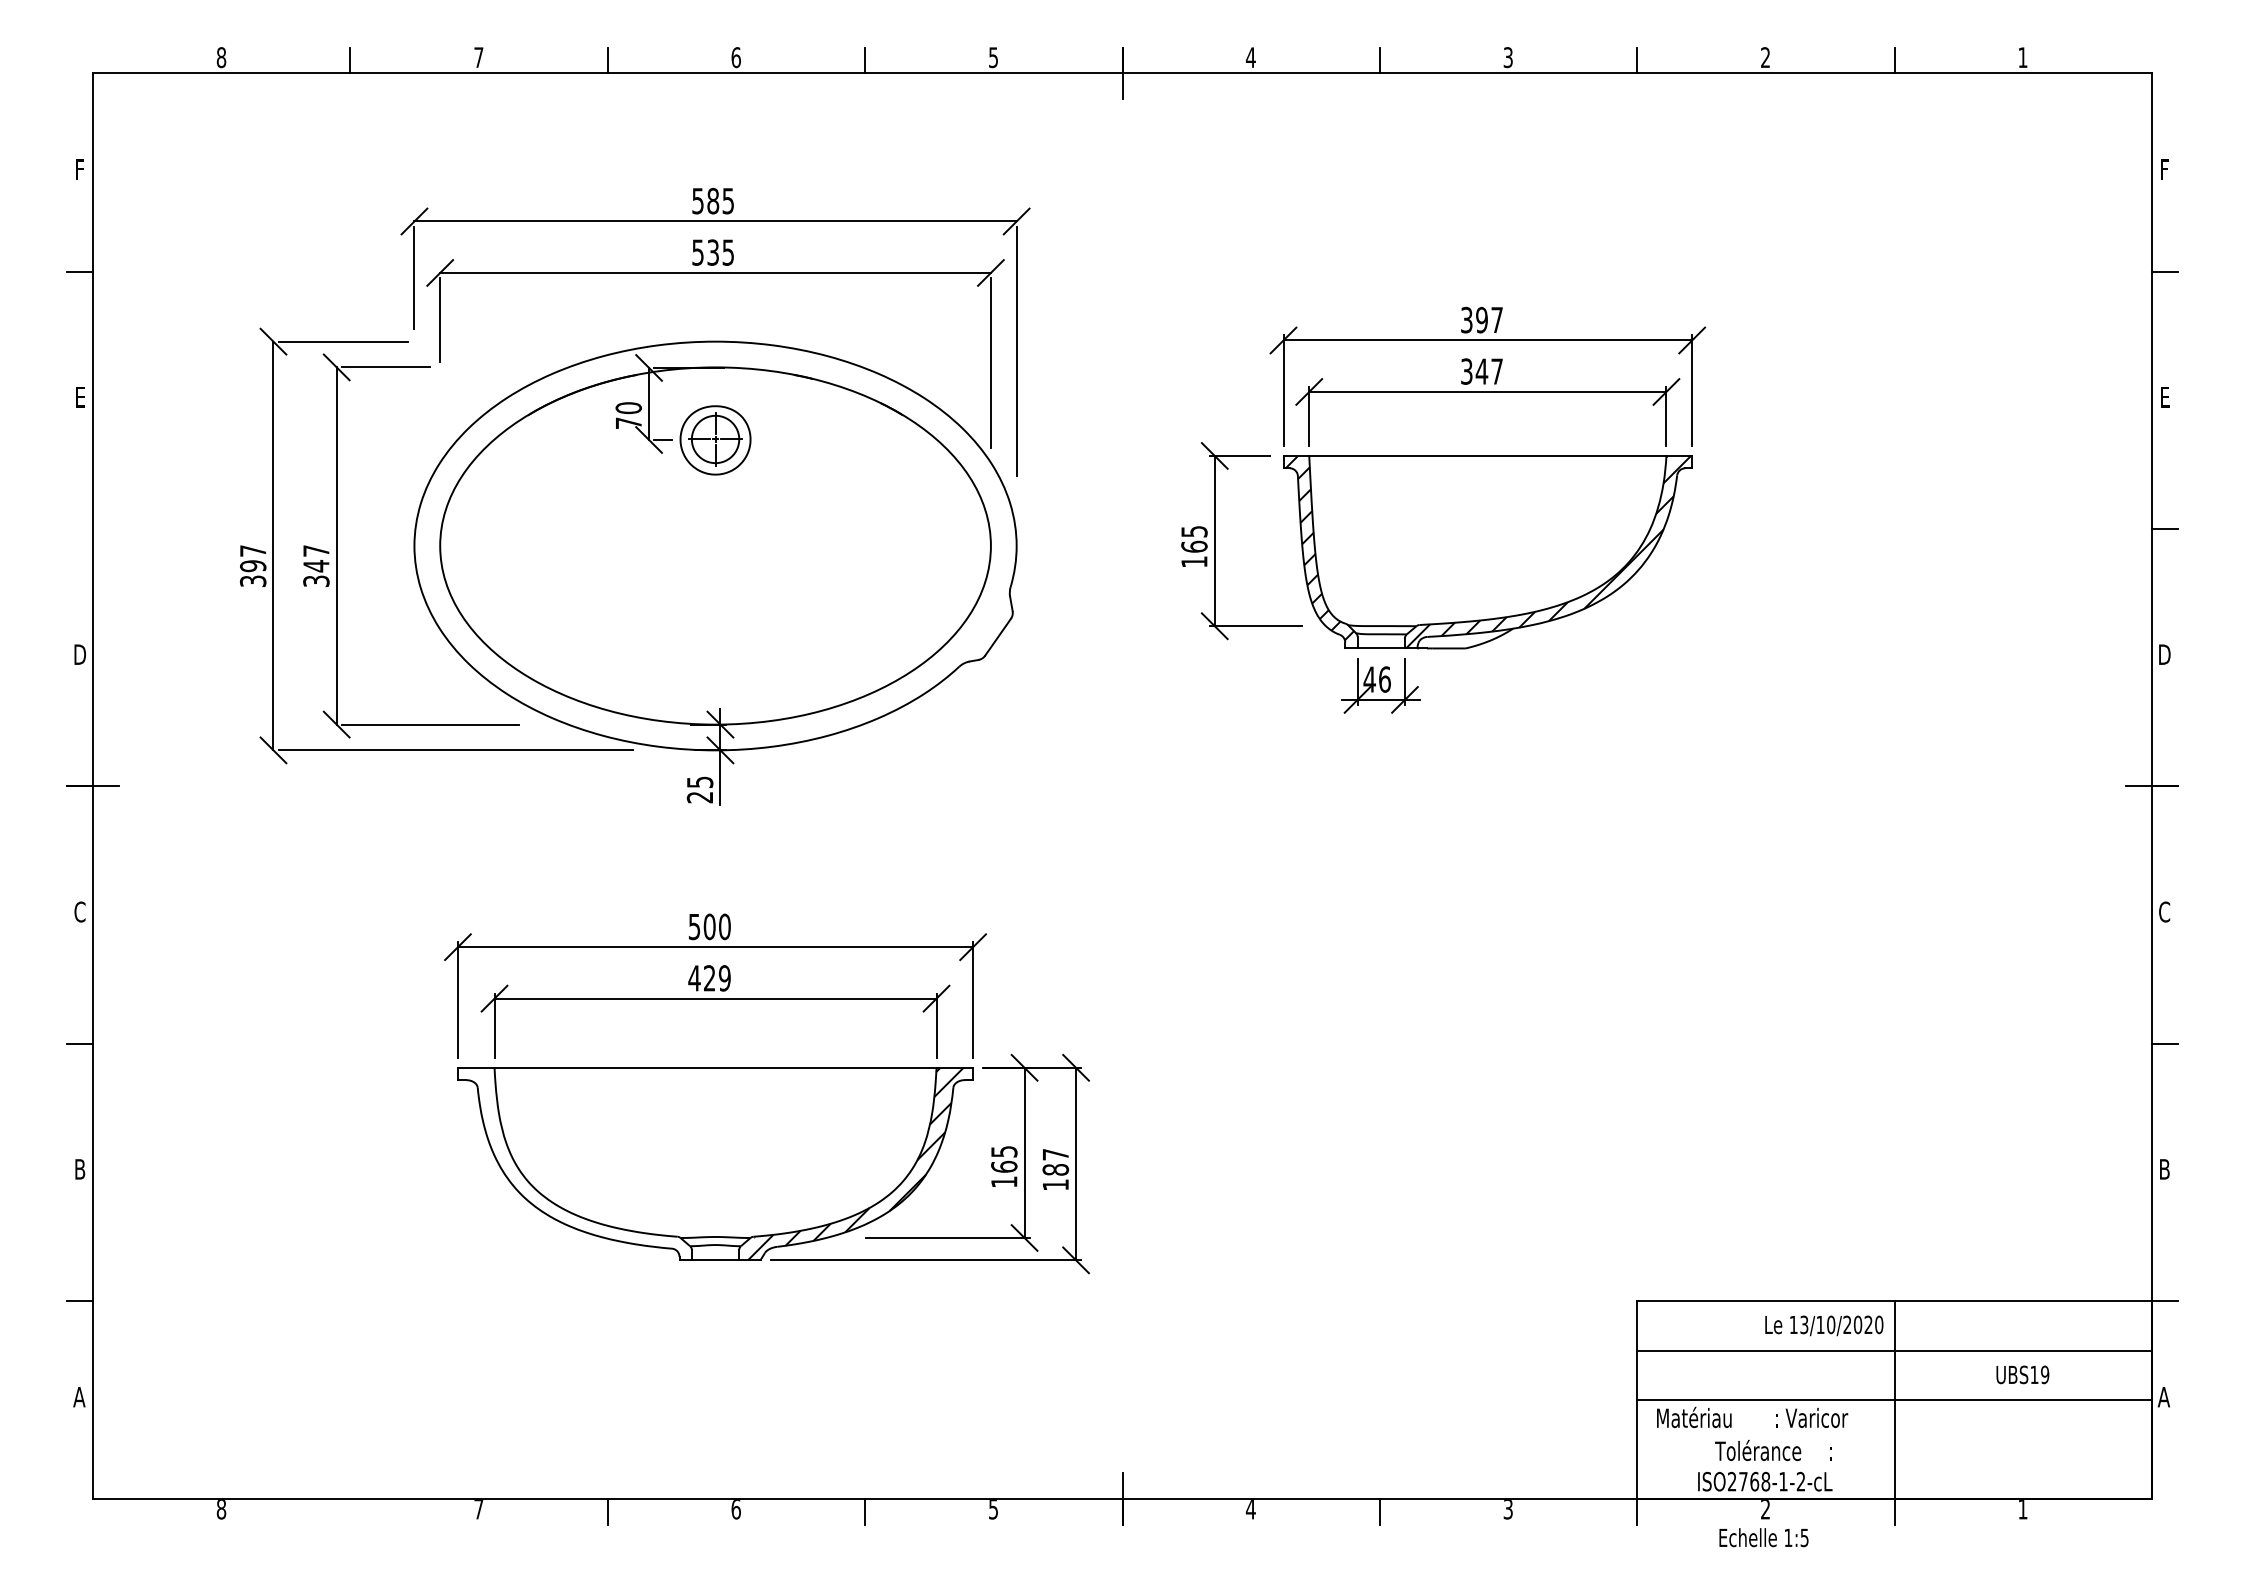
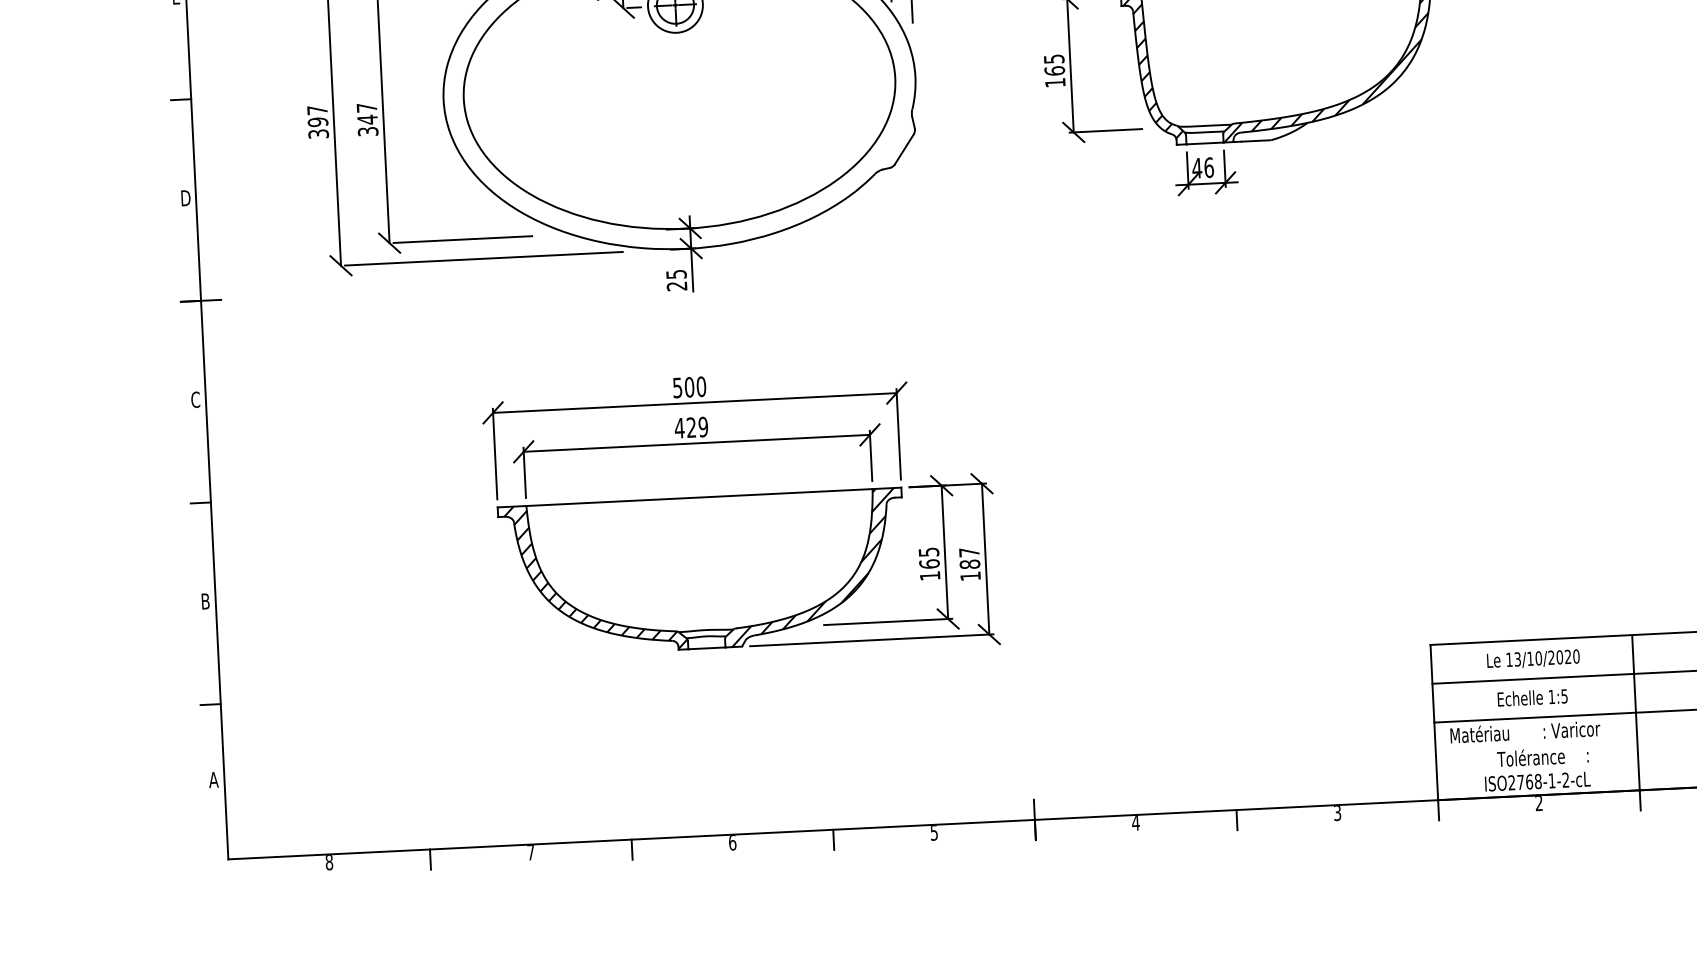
line: (80, 528) -> (181, 99), added
hatch: (578, 1163) -> (595, 577), added
text: (1824, 1325) -> (1533, 659), moved
line: (350, 1511) -> (430, 859), added
text: (1763, 1537) -> (1532, 697), moved

